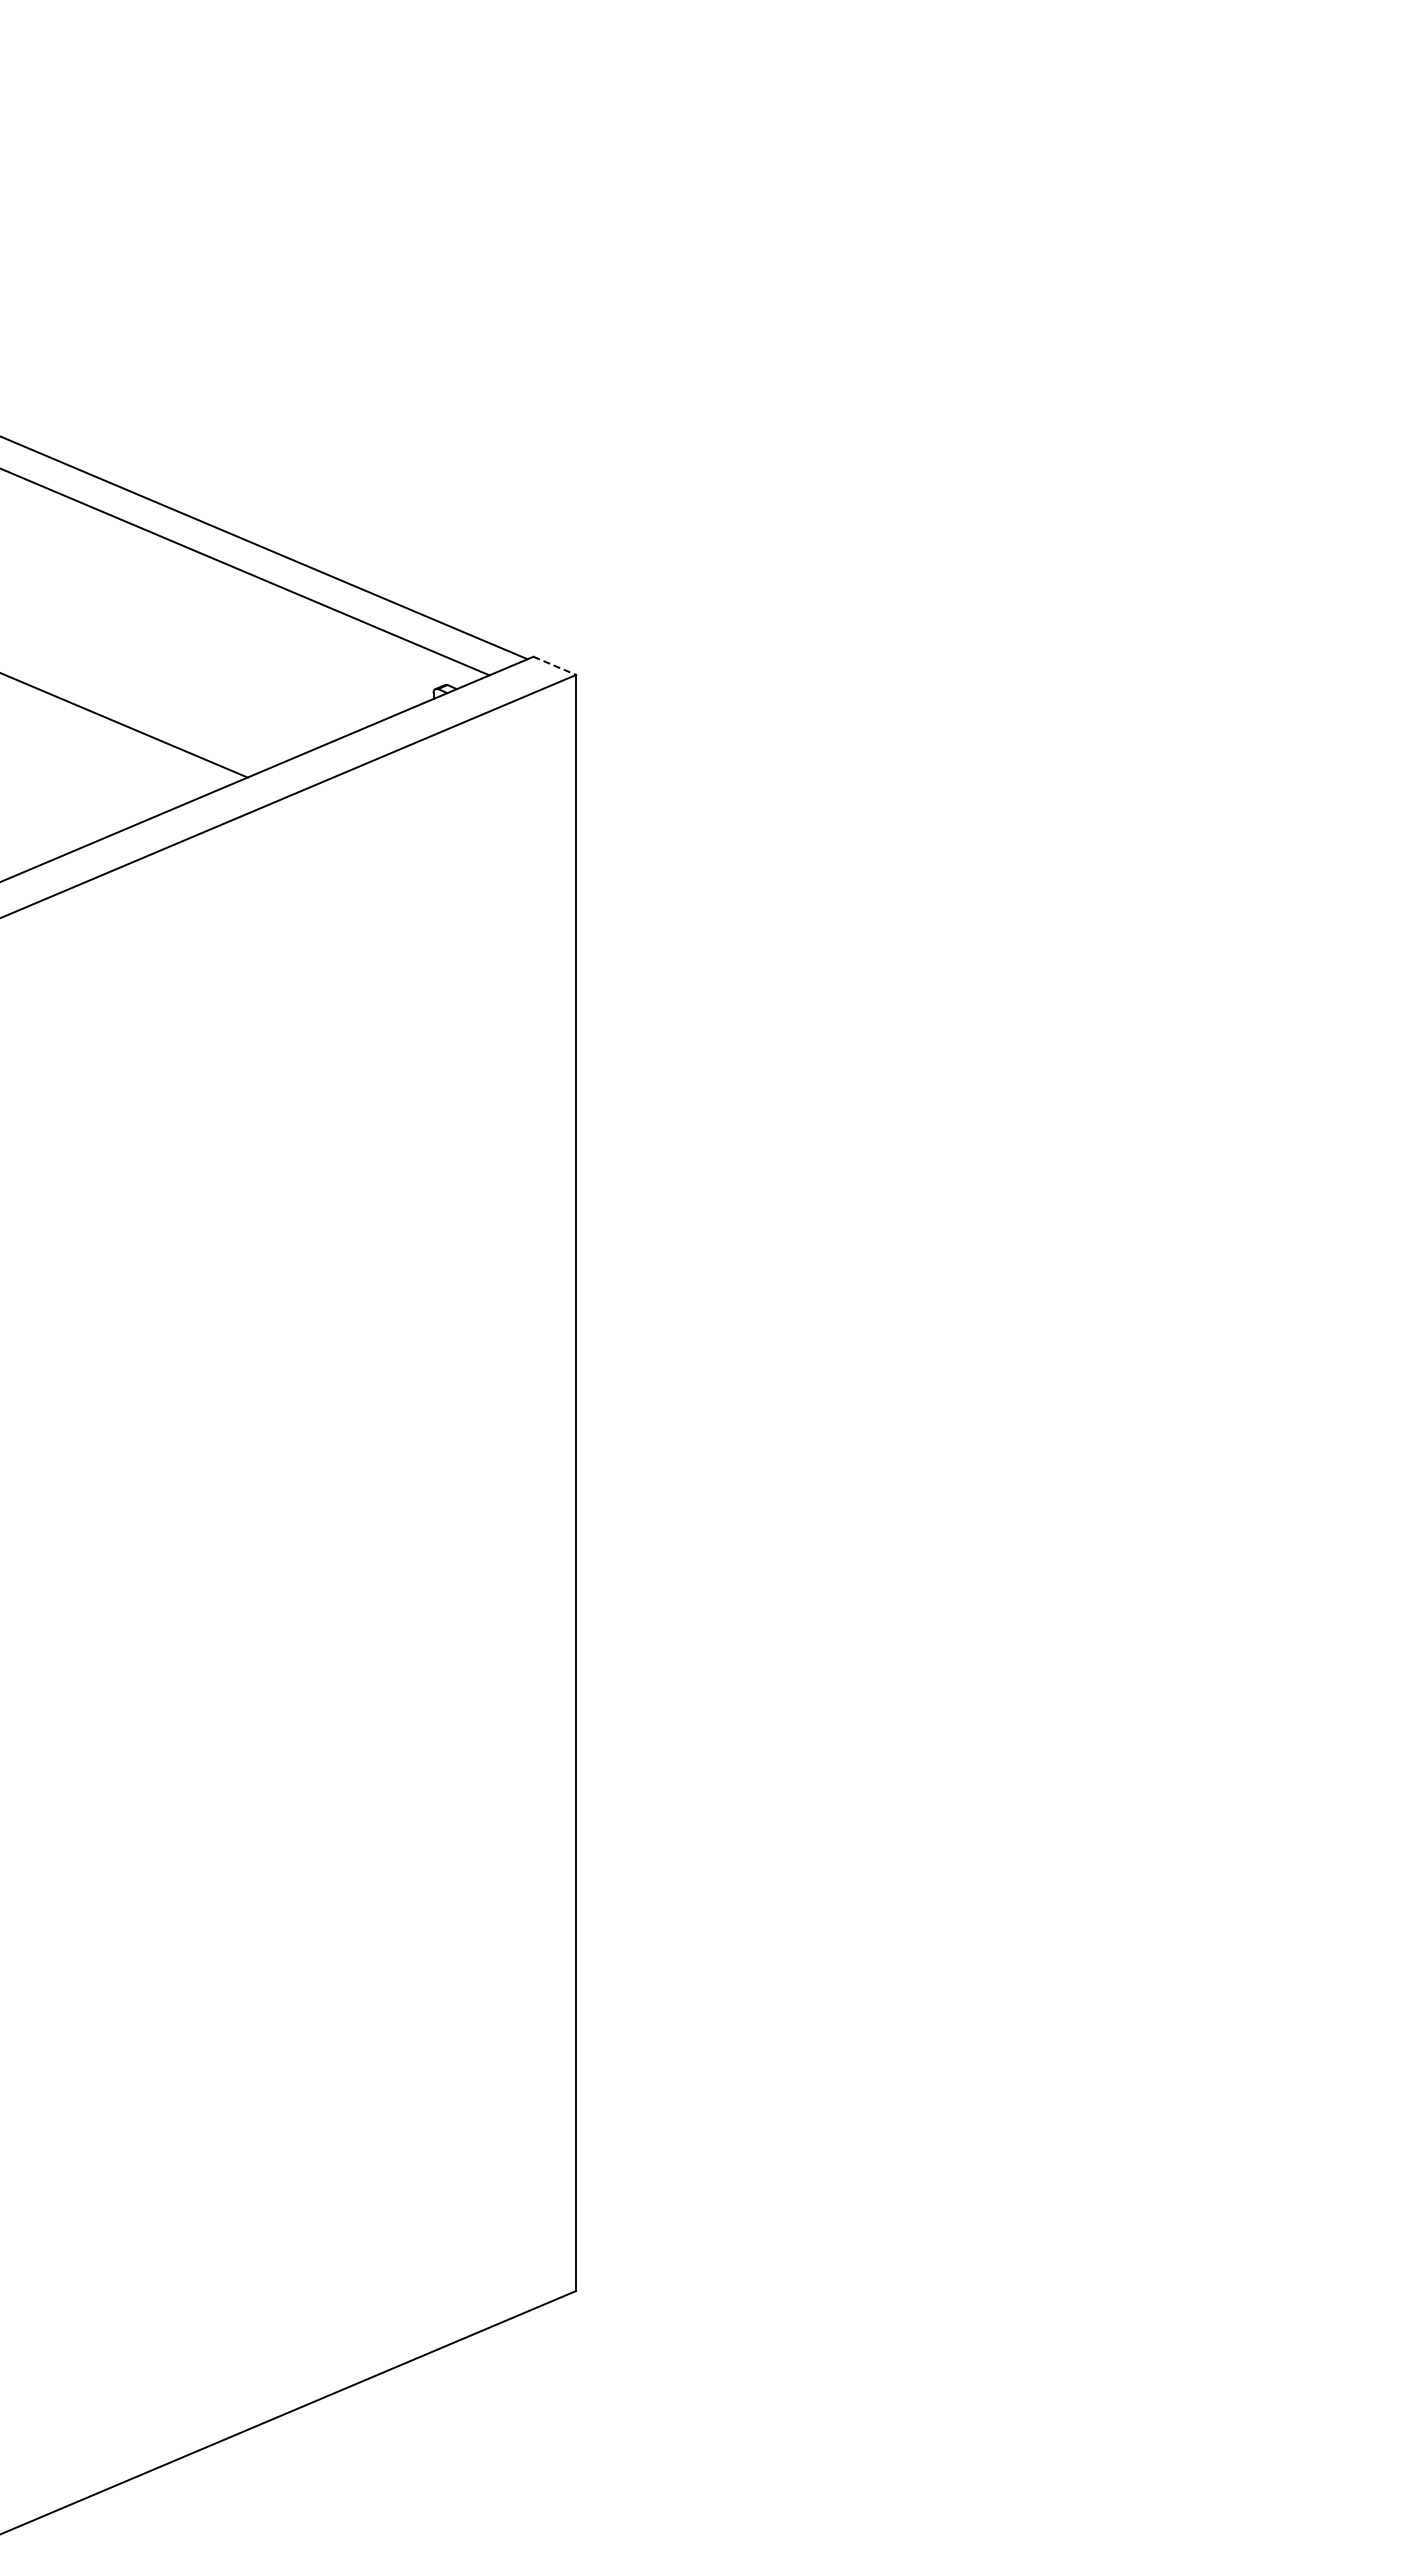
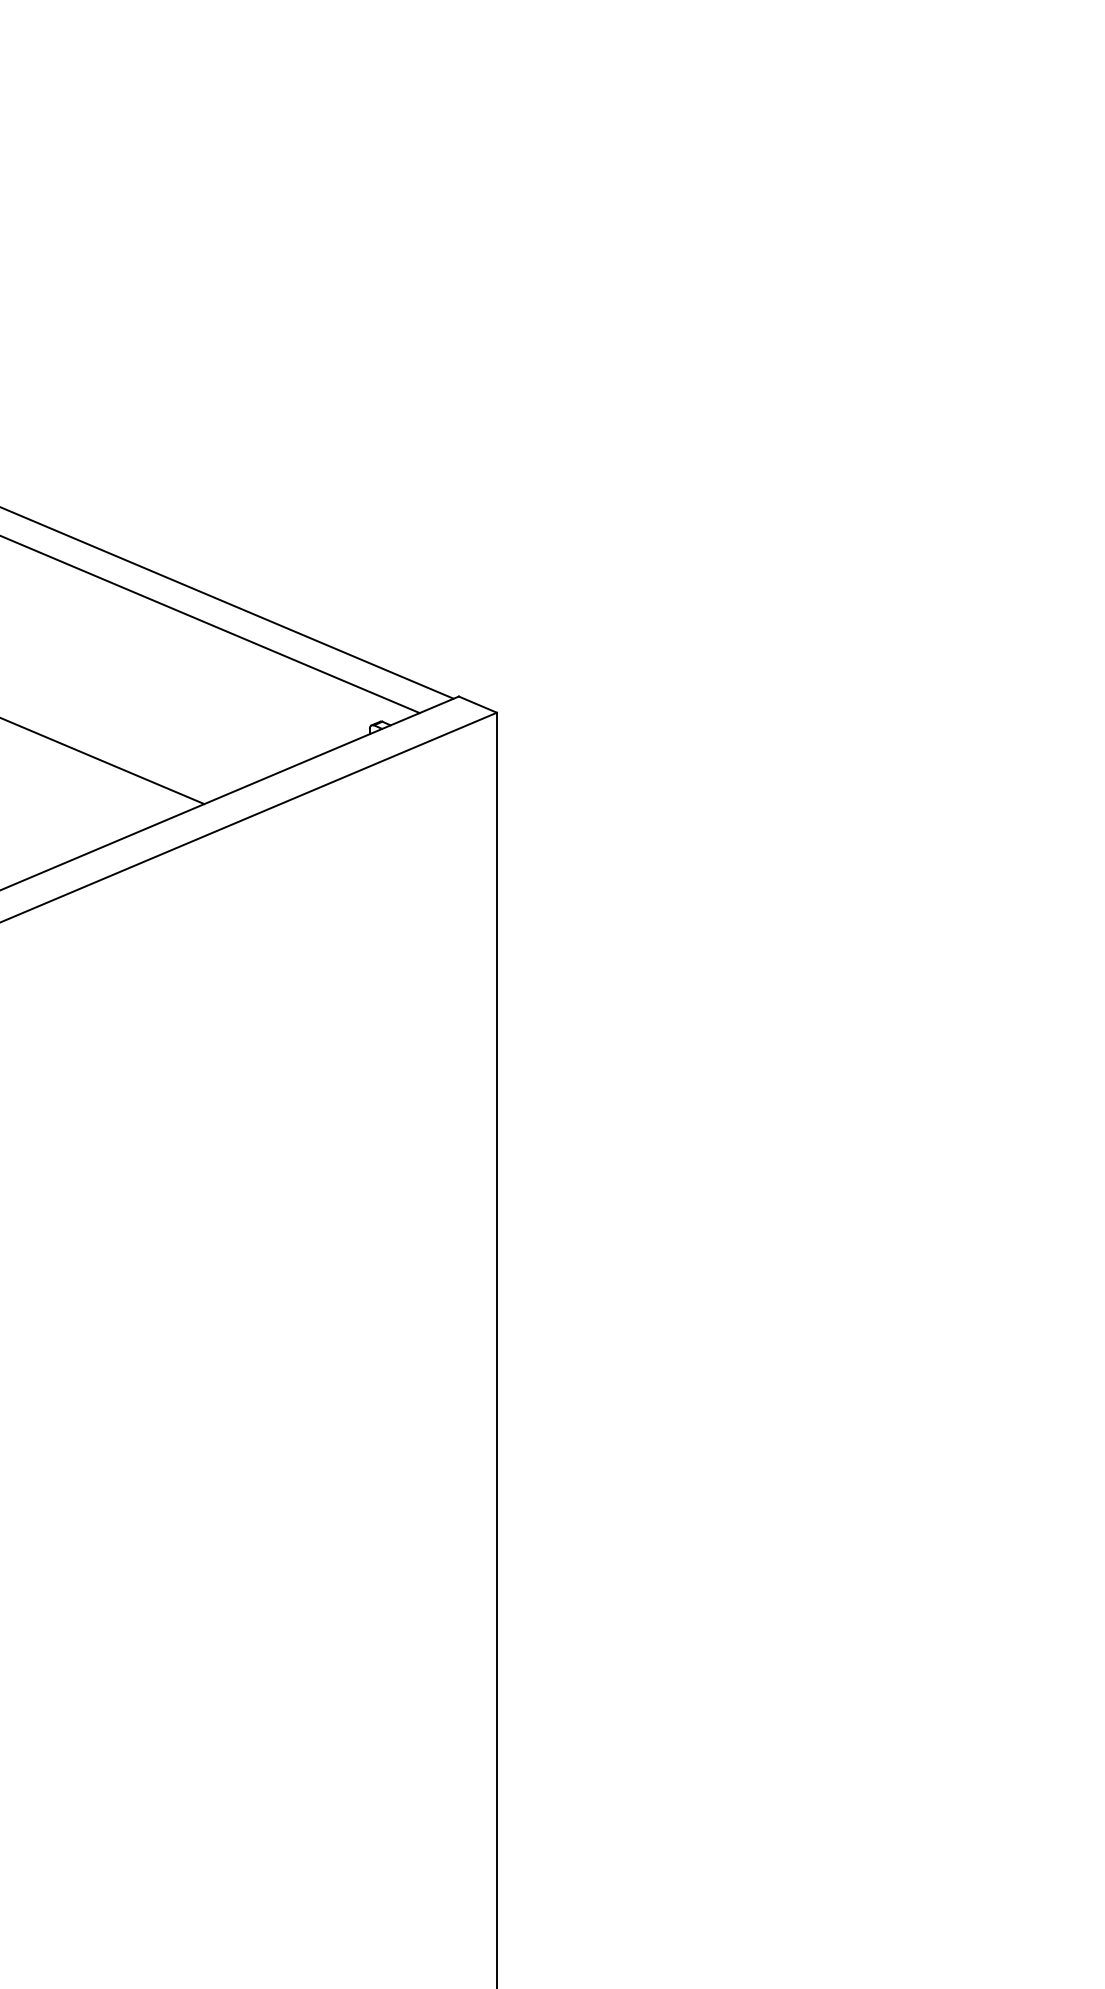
line: (555, 666) -> (478, 705), dashed -> solid

